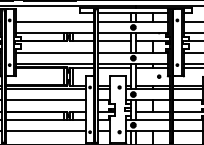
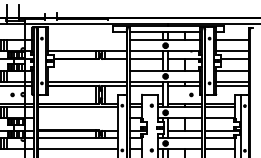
line: (55, 22) -> (87, 40), removed
line: (55, 52) -> (87, 70), removed
line: (45, 100) -> (77, 118), removed

